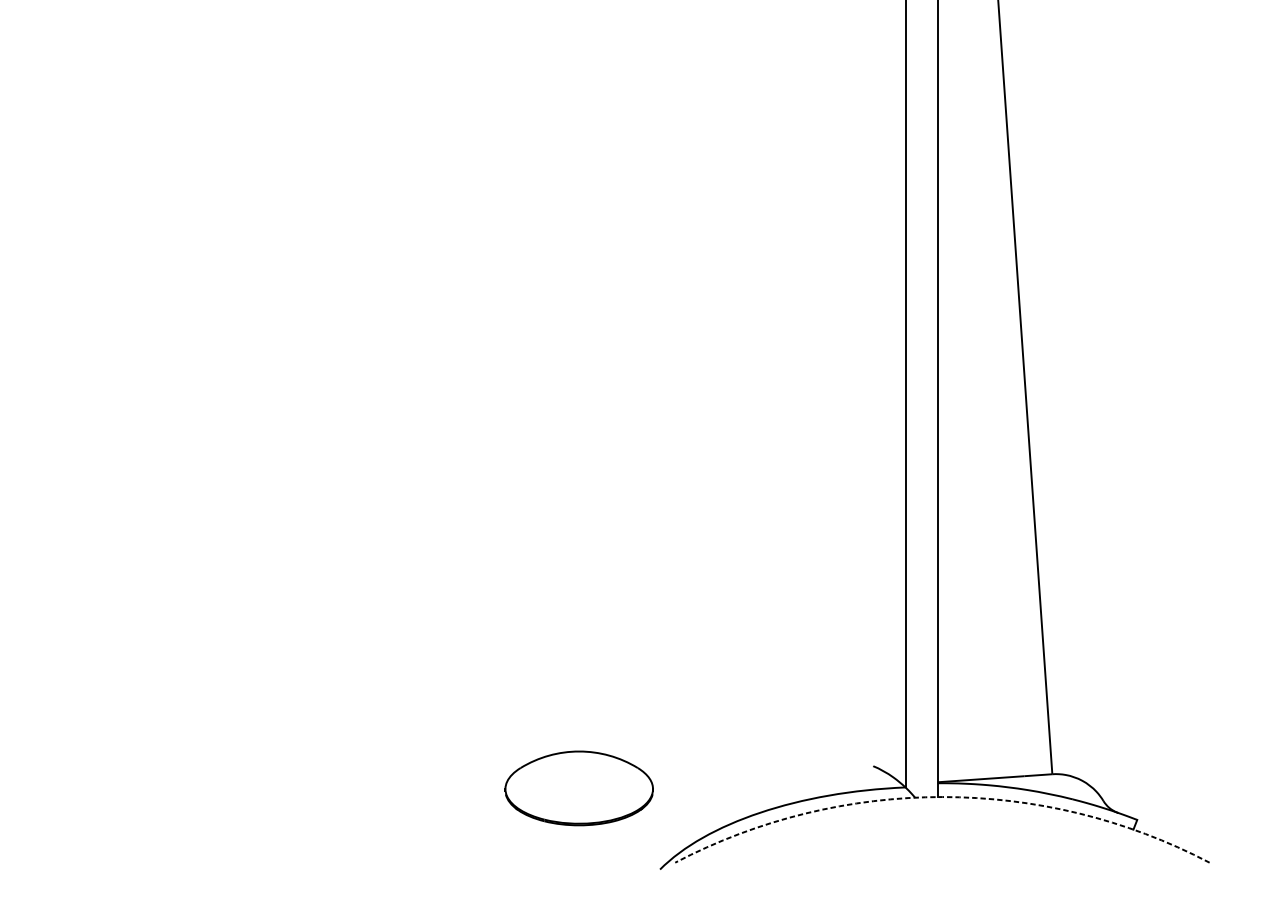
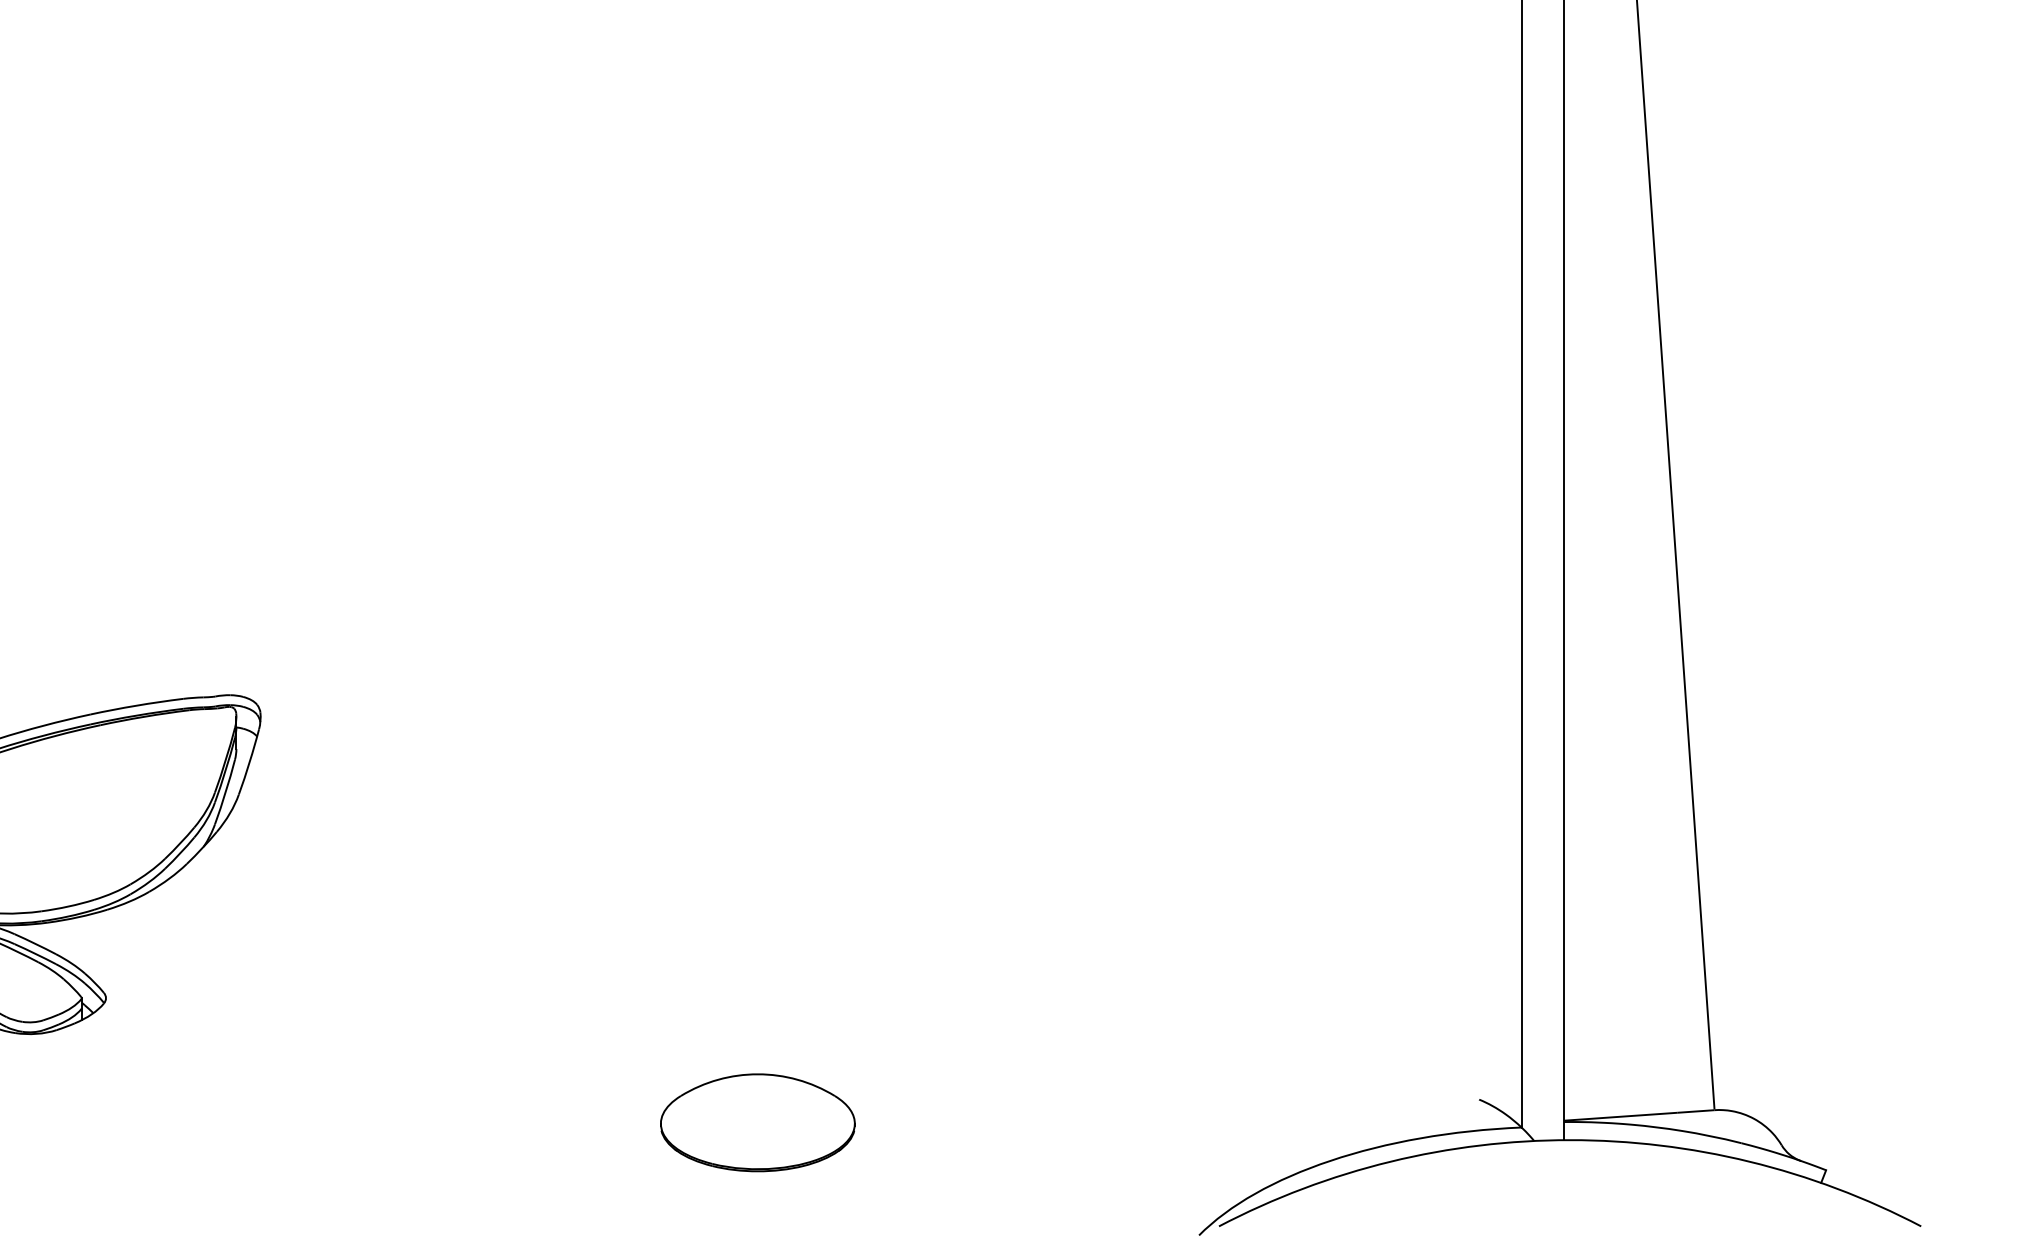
part: (578, 788) -> (757, 1122), moved
arc: (942, 797) -> (1570, 1140), dashed -> solid

